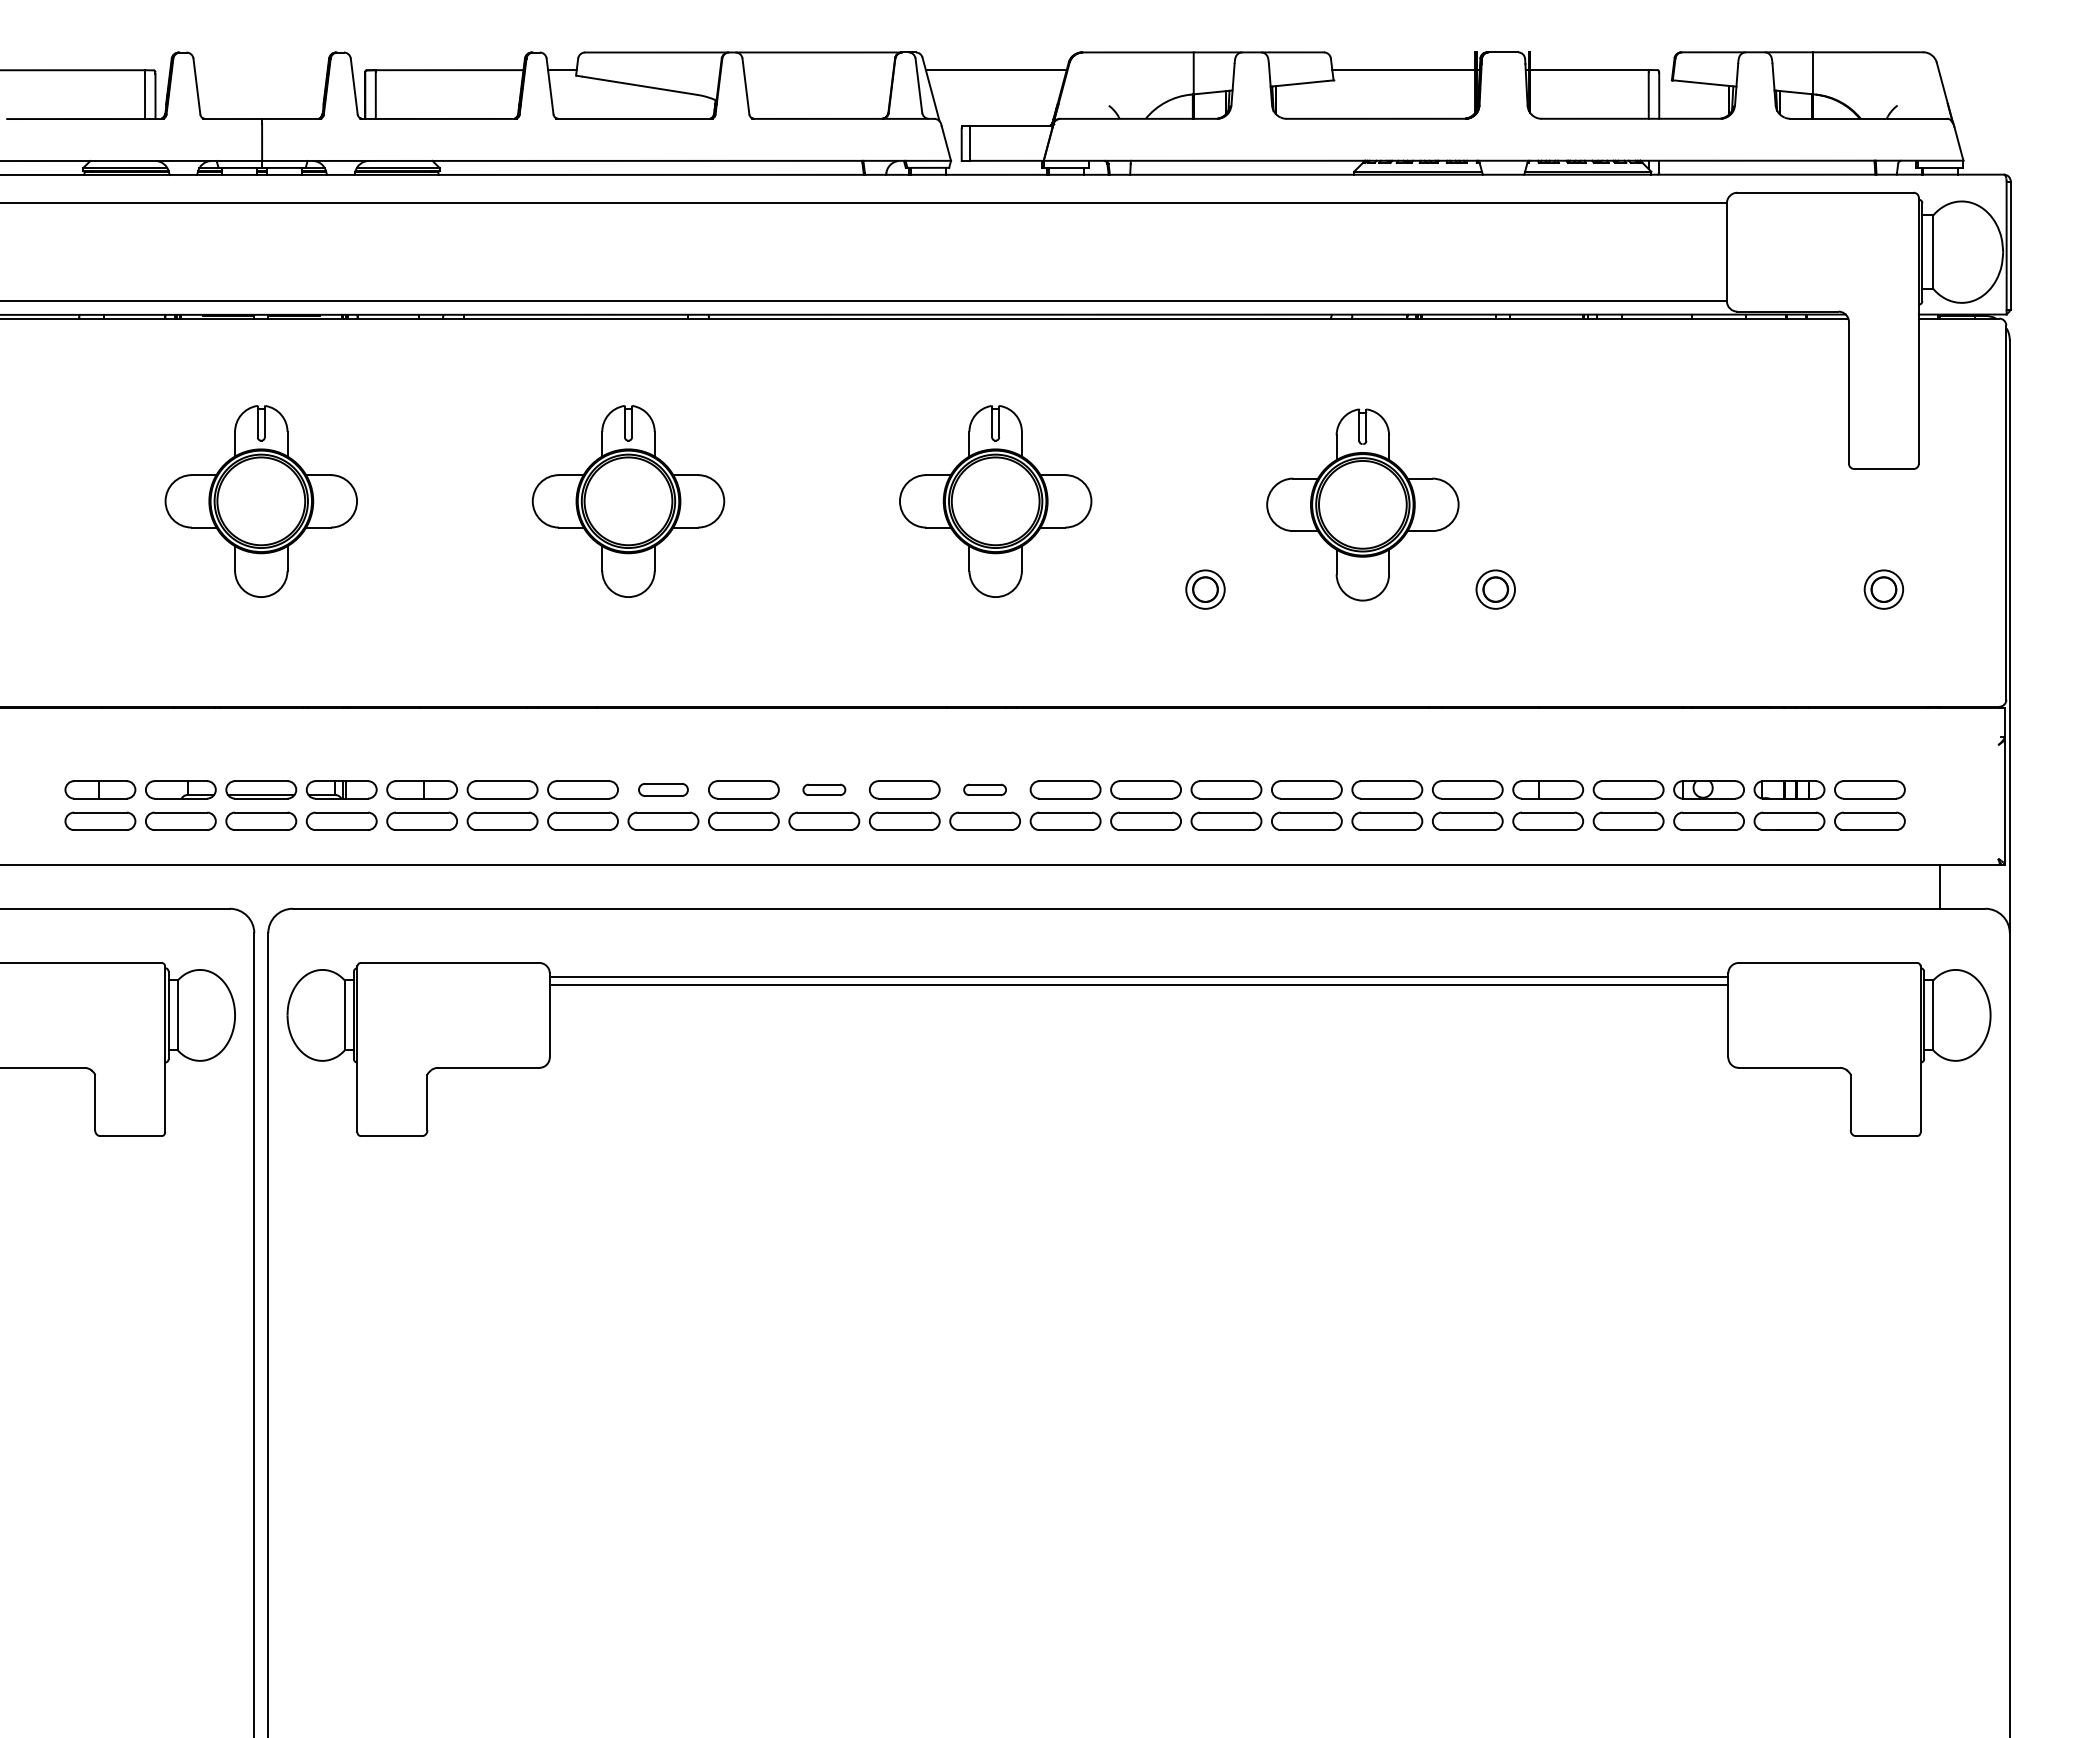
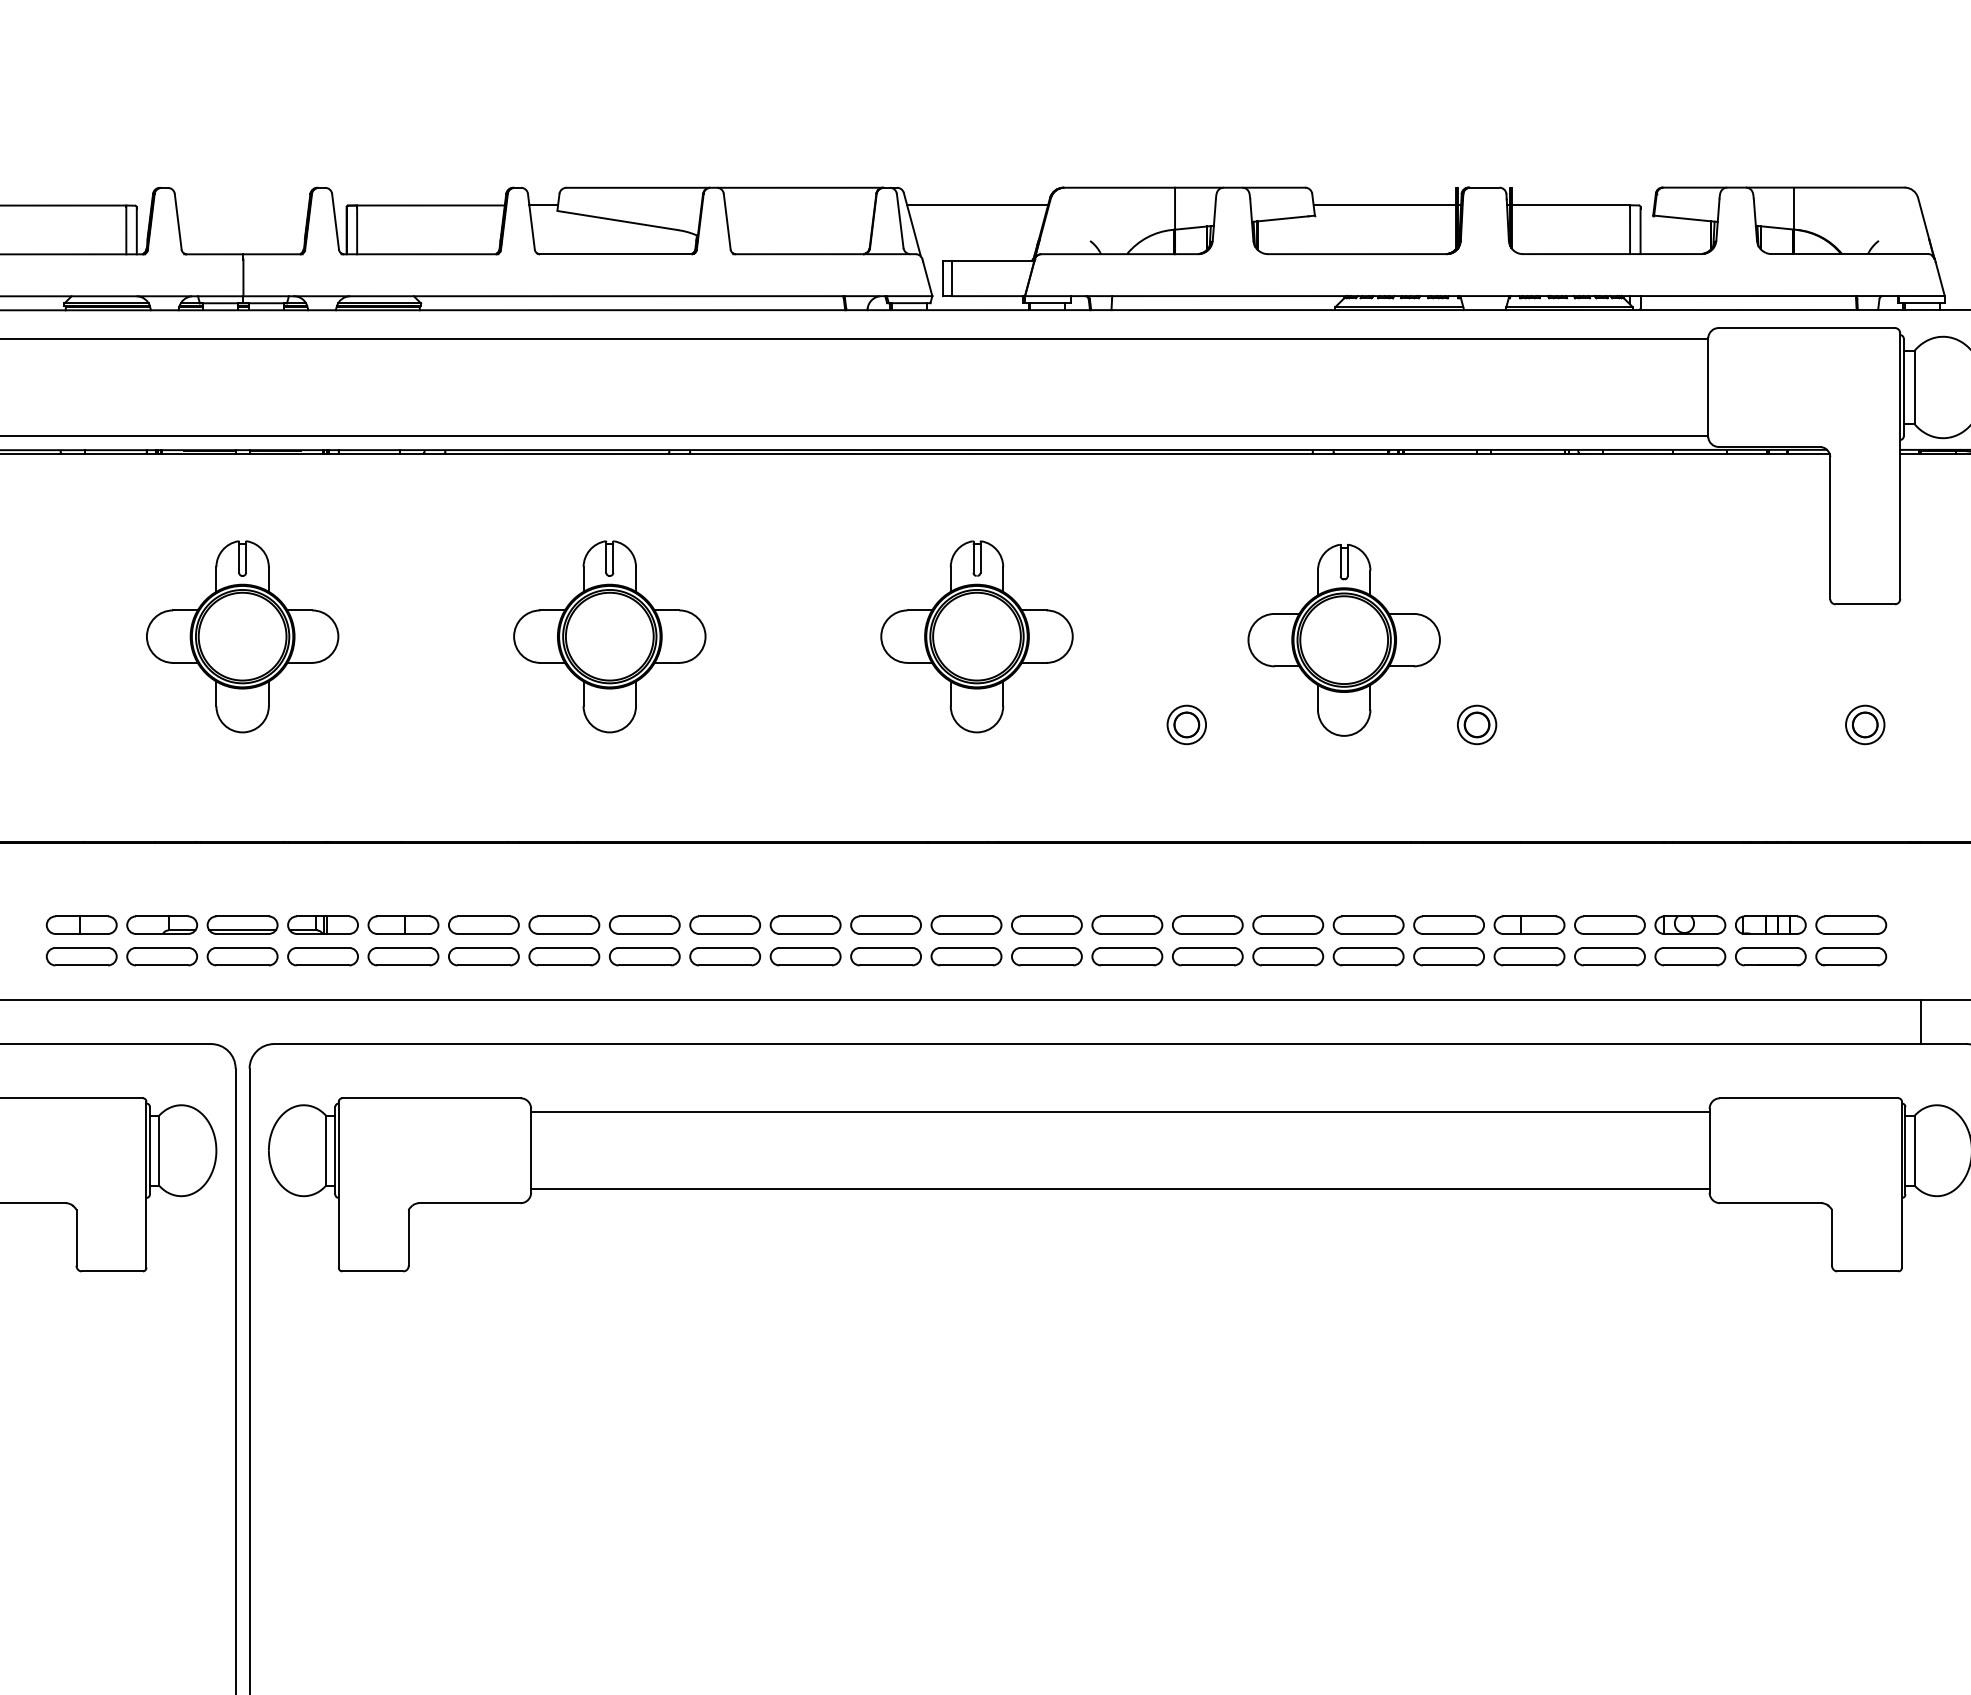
part: (663, 789) -> (644, 924), size x1.43
part: (824, 789) -> (805, 924), size x1.67
part: (984, 789) -> (965, 924), size x1.67
line: (1138, 984) -> (1119, 1188), moved

